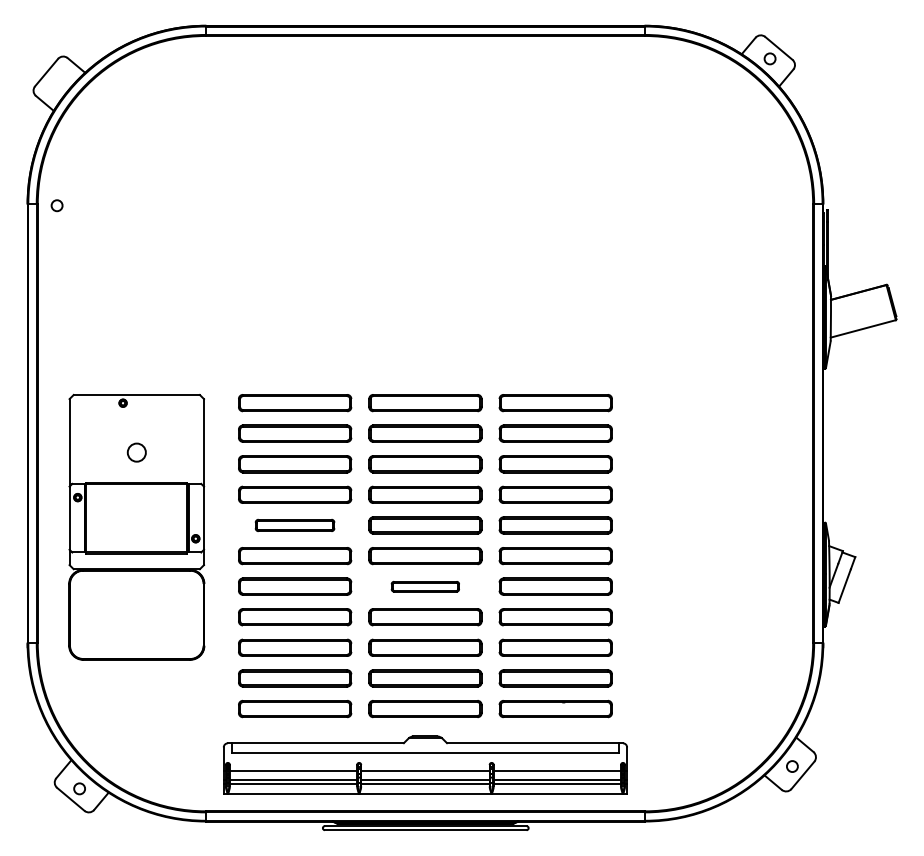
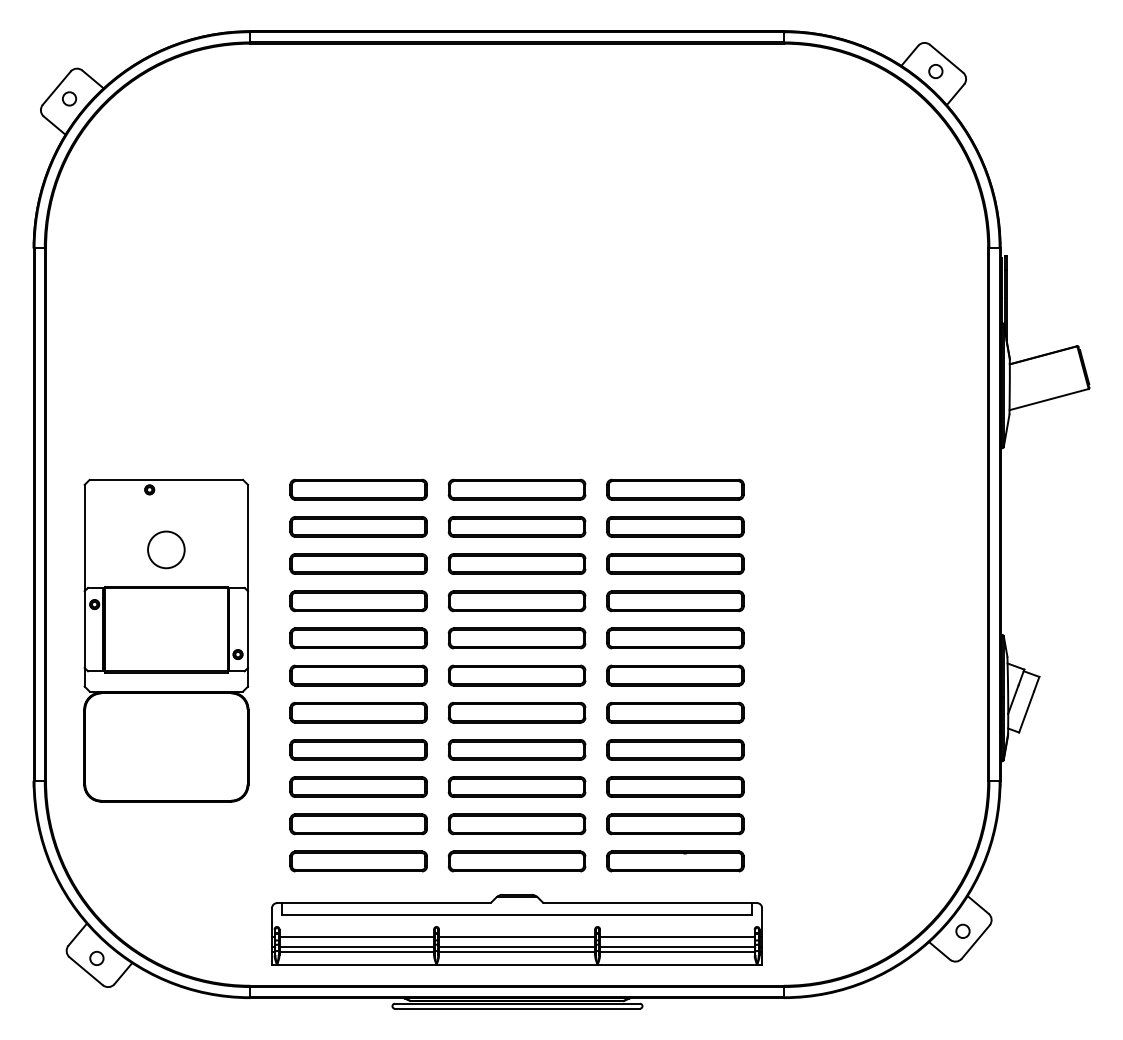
circle: (57, 205) -> (69, 98), moved
circle: (136, 452) -> (166, 549), size x1.67
part: (294, 525) -> (358, 638), size x1.43
part: (424, 586) -> (516, 712), size x1.67

